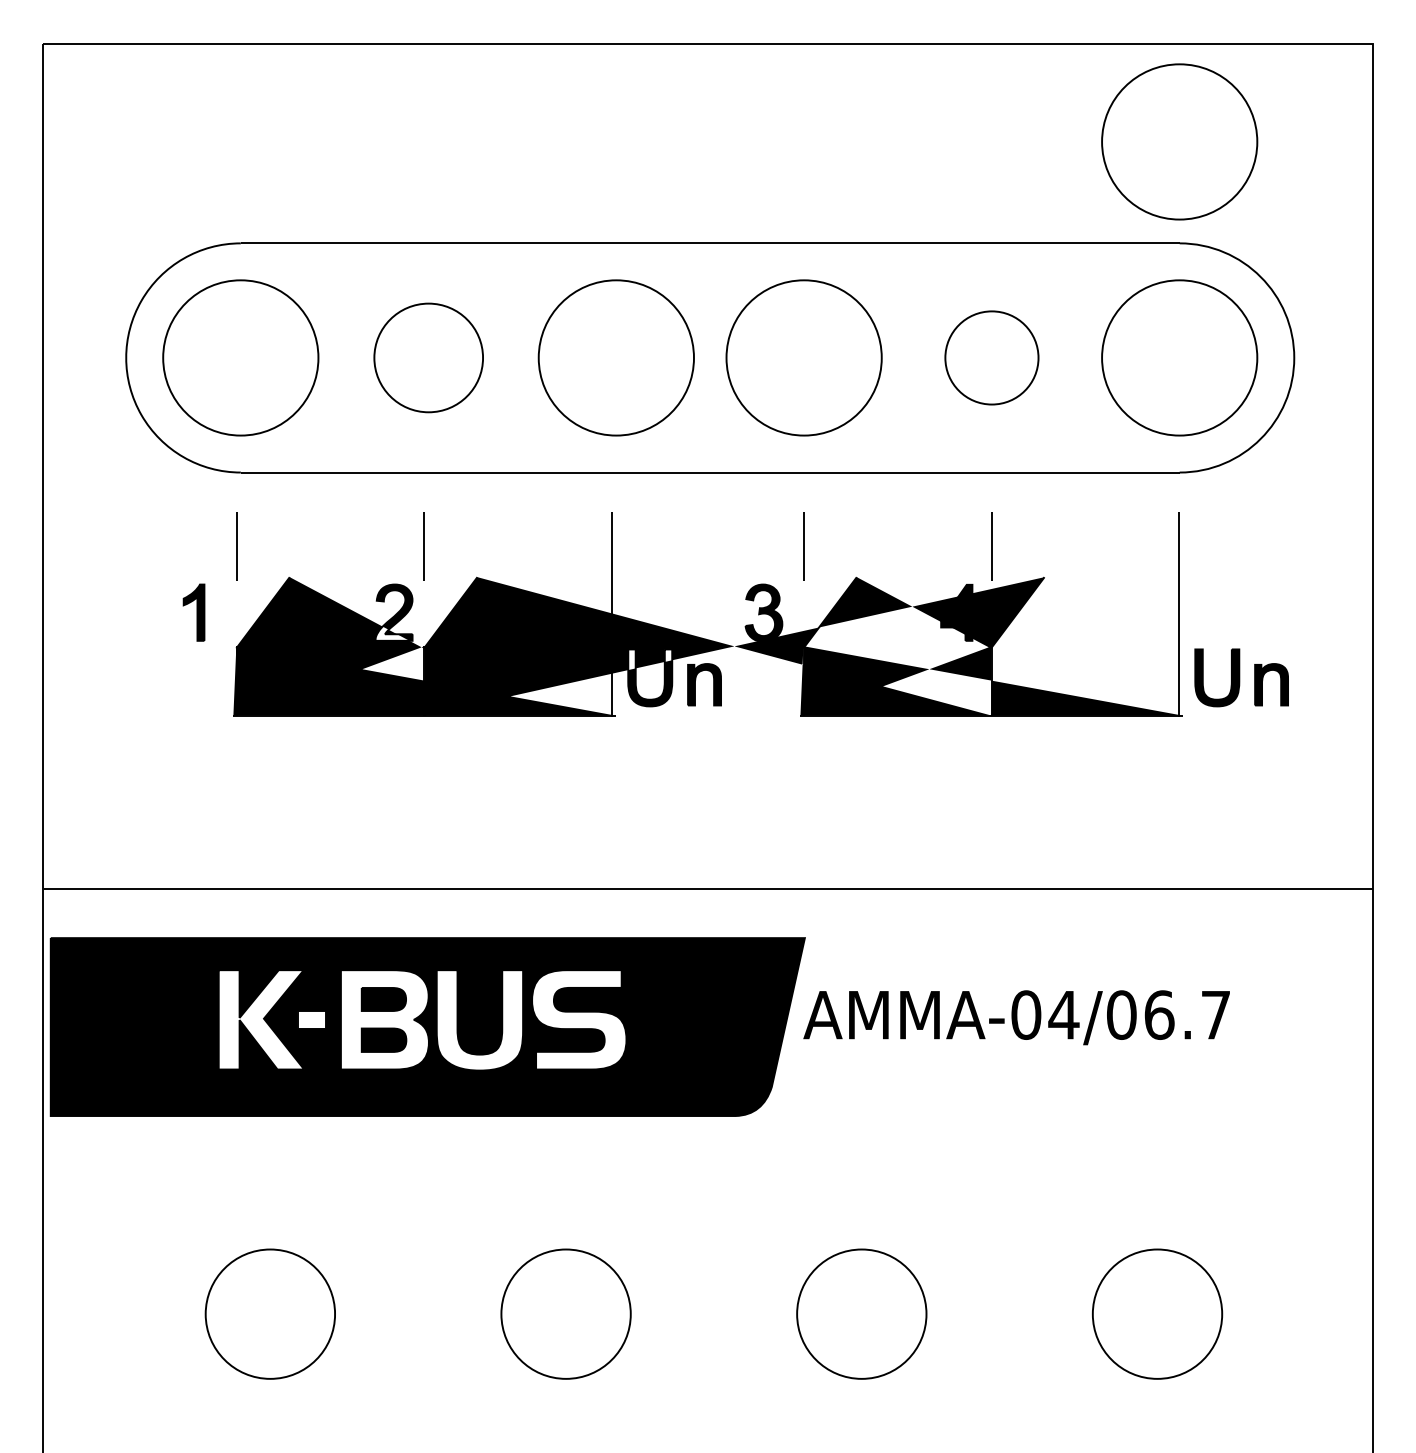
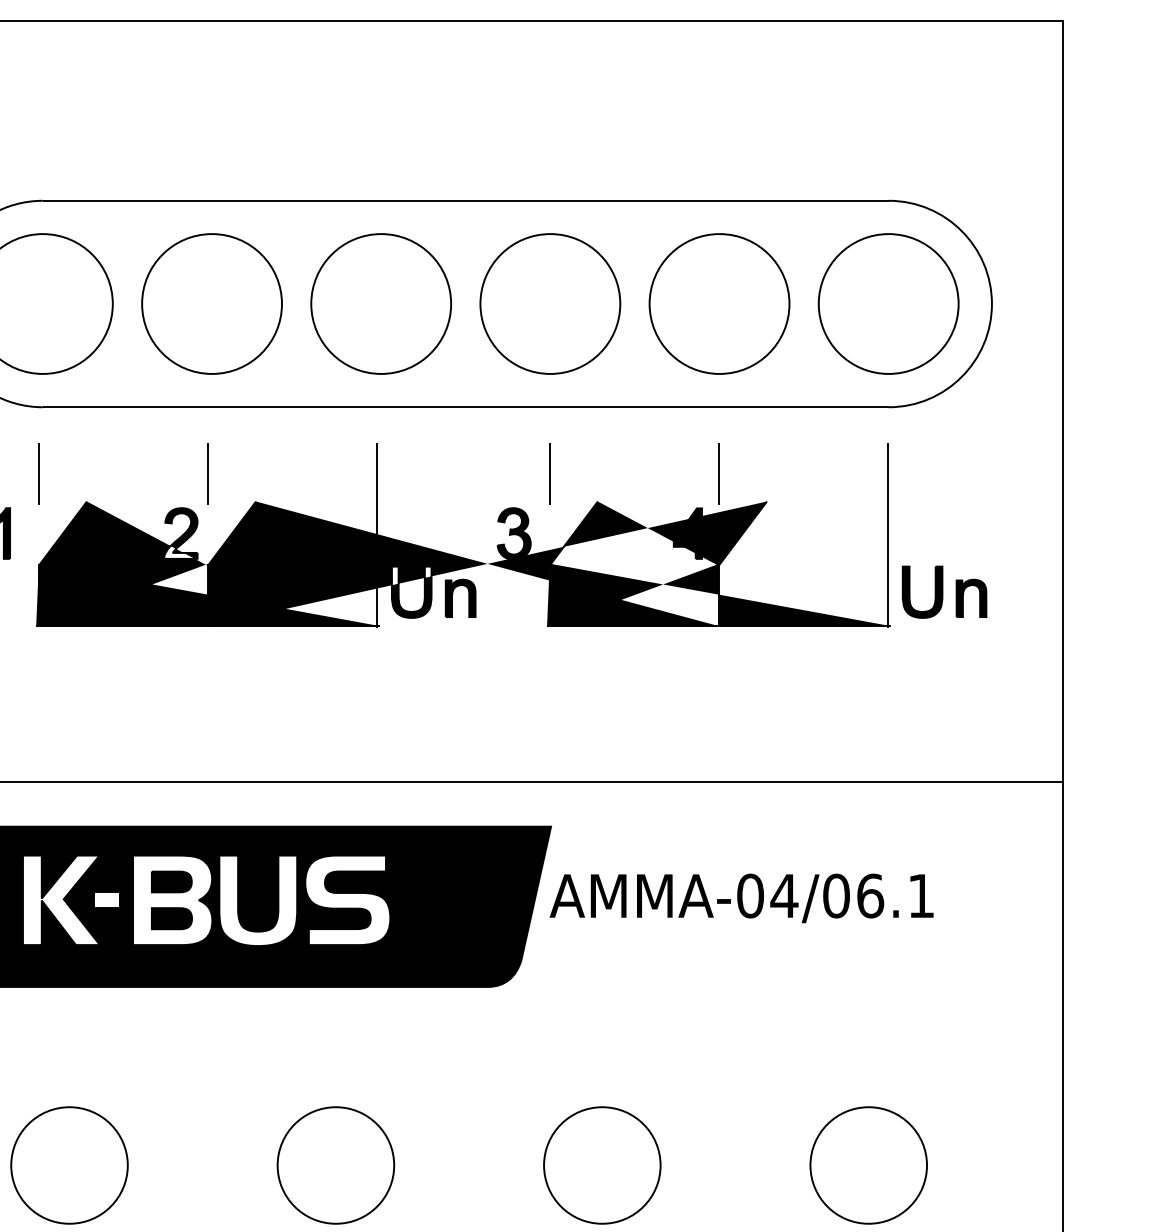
part: (1179, 141) -> (888, 109), removed
part: (428, 357) -> (211, 303), size x1.43
part: (991, 357) -> (719, 303), size x1.67
text: (1215, 1015) -> (920, 896), AMMA-04/06.7 -> AMMA-04/06.1

